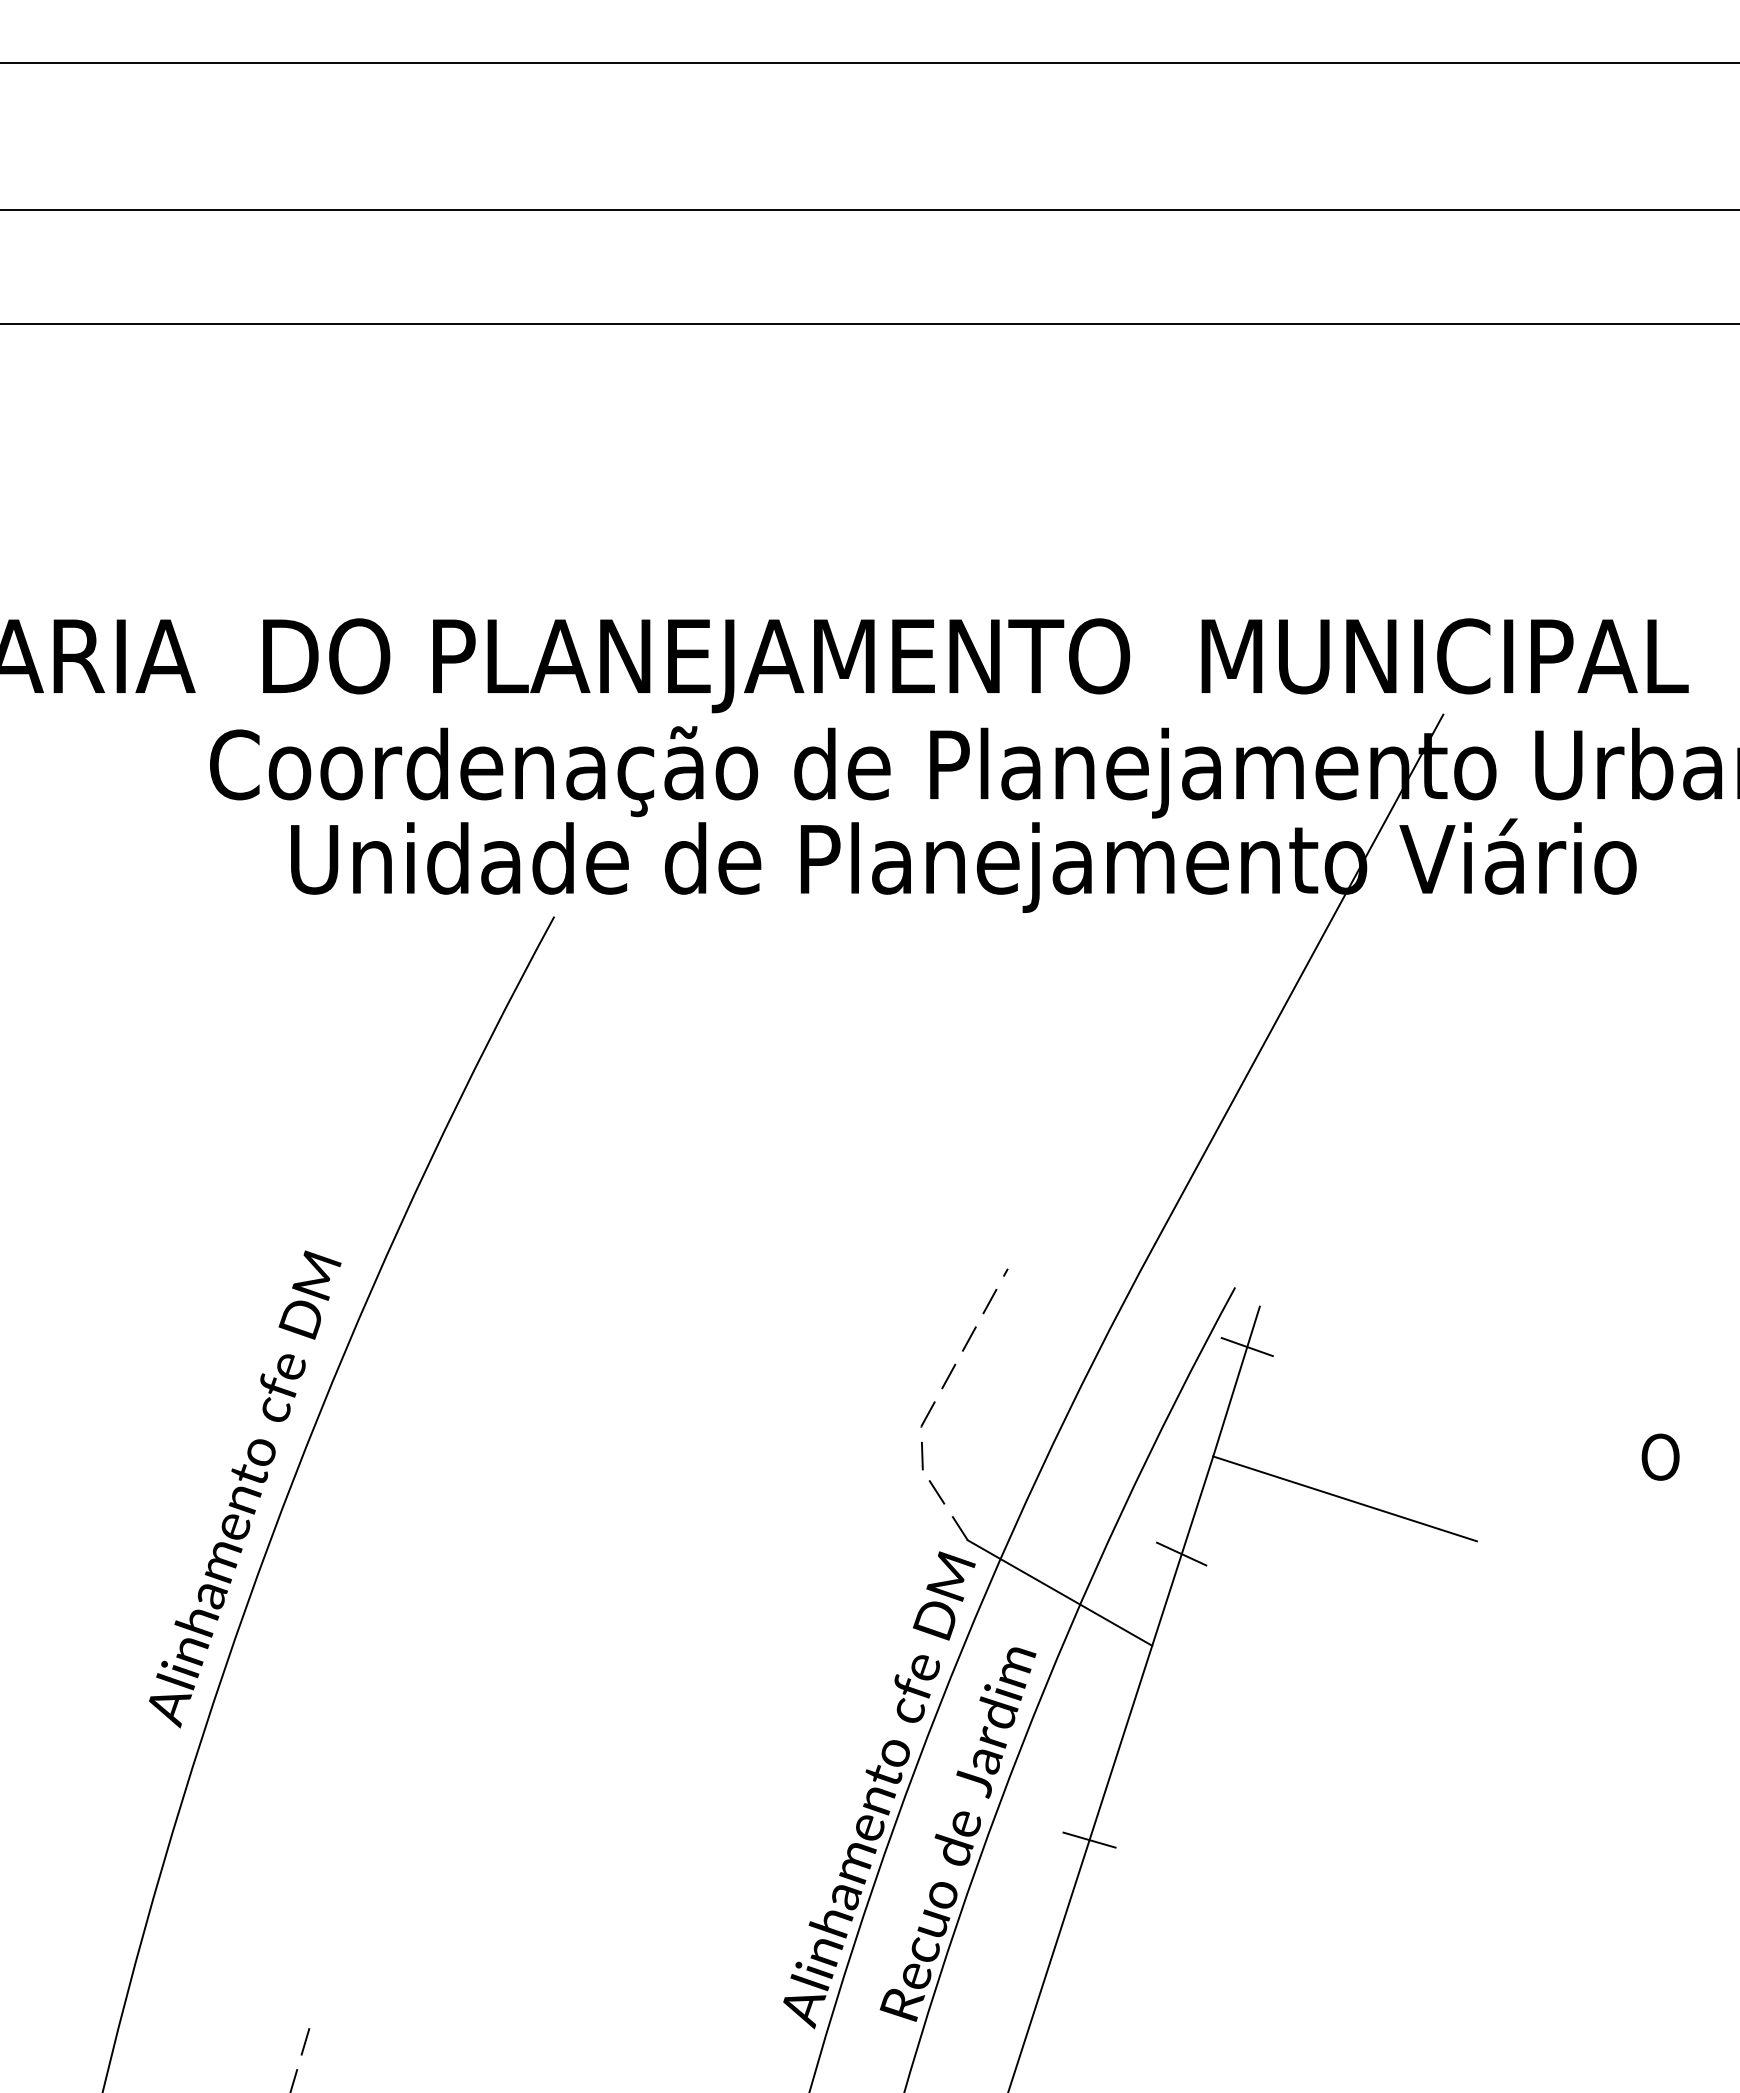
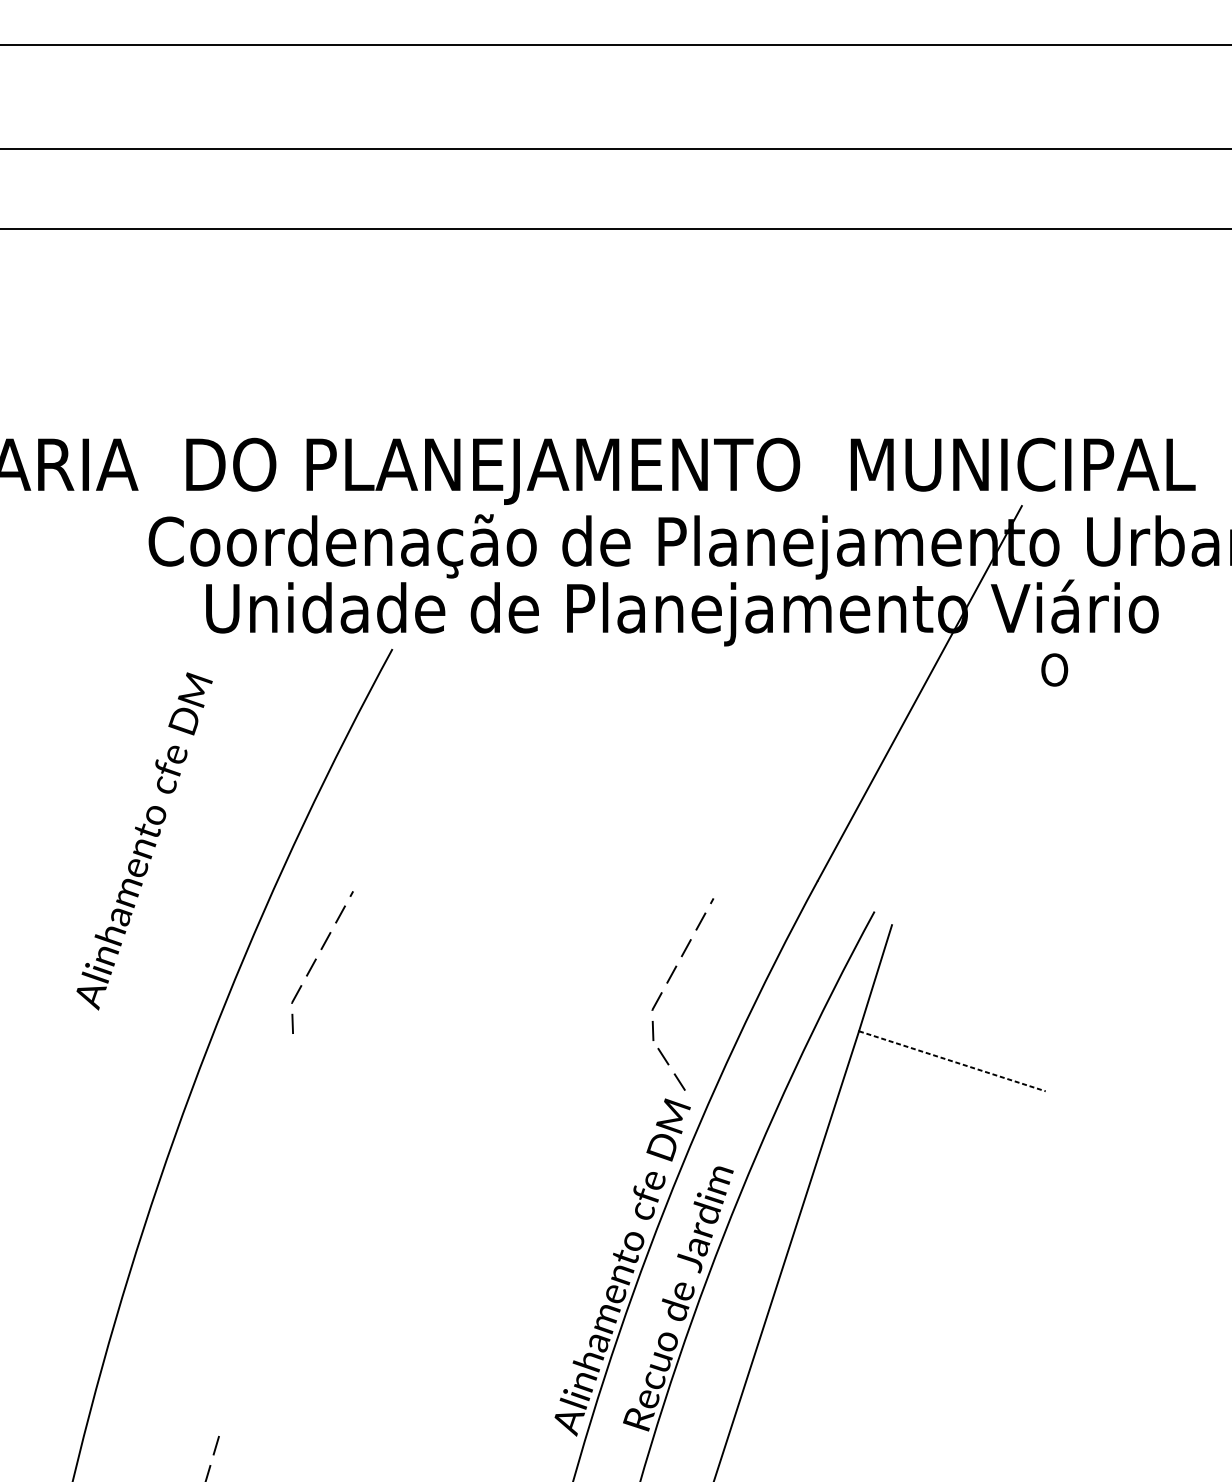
line: (1246, 1347) -> (882, 954), removed
part: (447, 1354) -> (316, 959), added
text: (1660, 1456) -> (1054, 669), moved
text: (245, 1489) -> (144, 841), moved
line: (1345, 1498) -> (952, 1061), solid -> dashed
line: (1181, 1553) -> (836, 1099), removed
line: (1059, 1592) -> (750, 1127), removed
line: (1089, 1839) -> (771, 1302), removed

